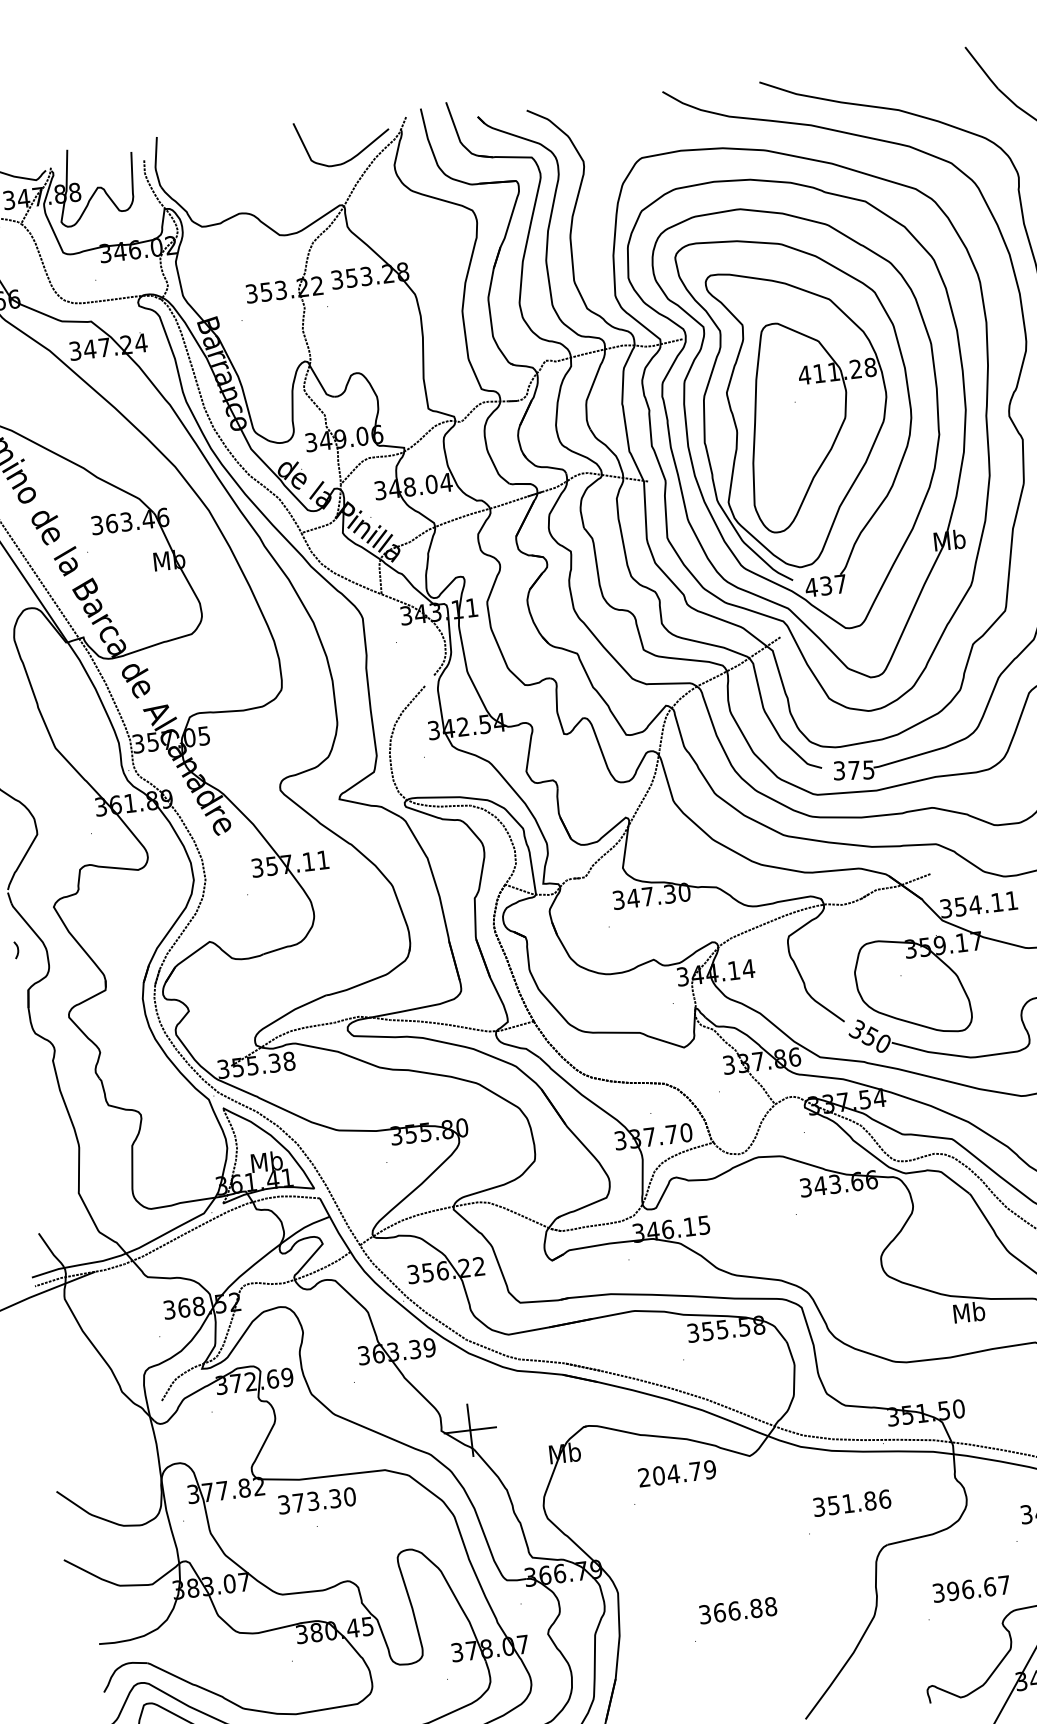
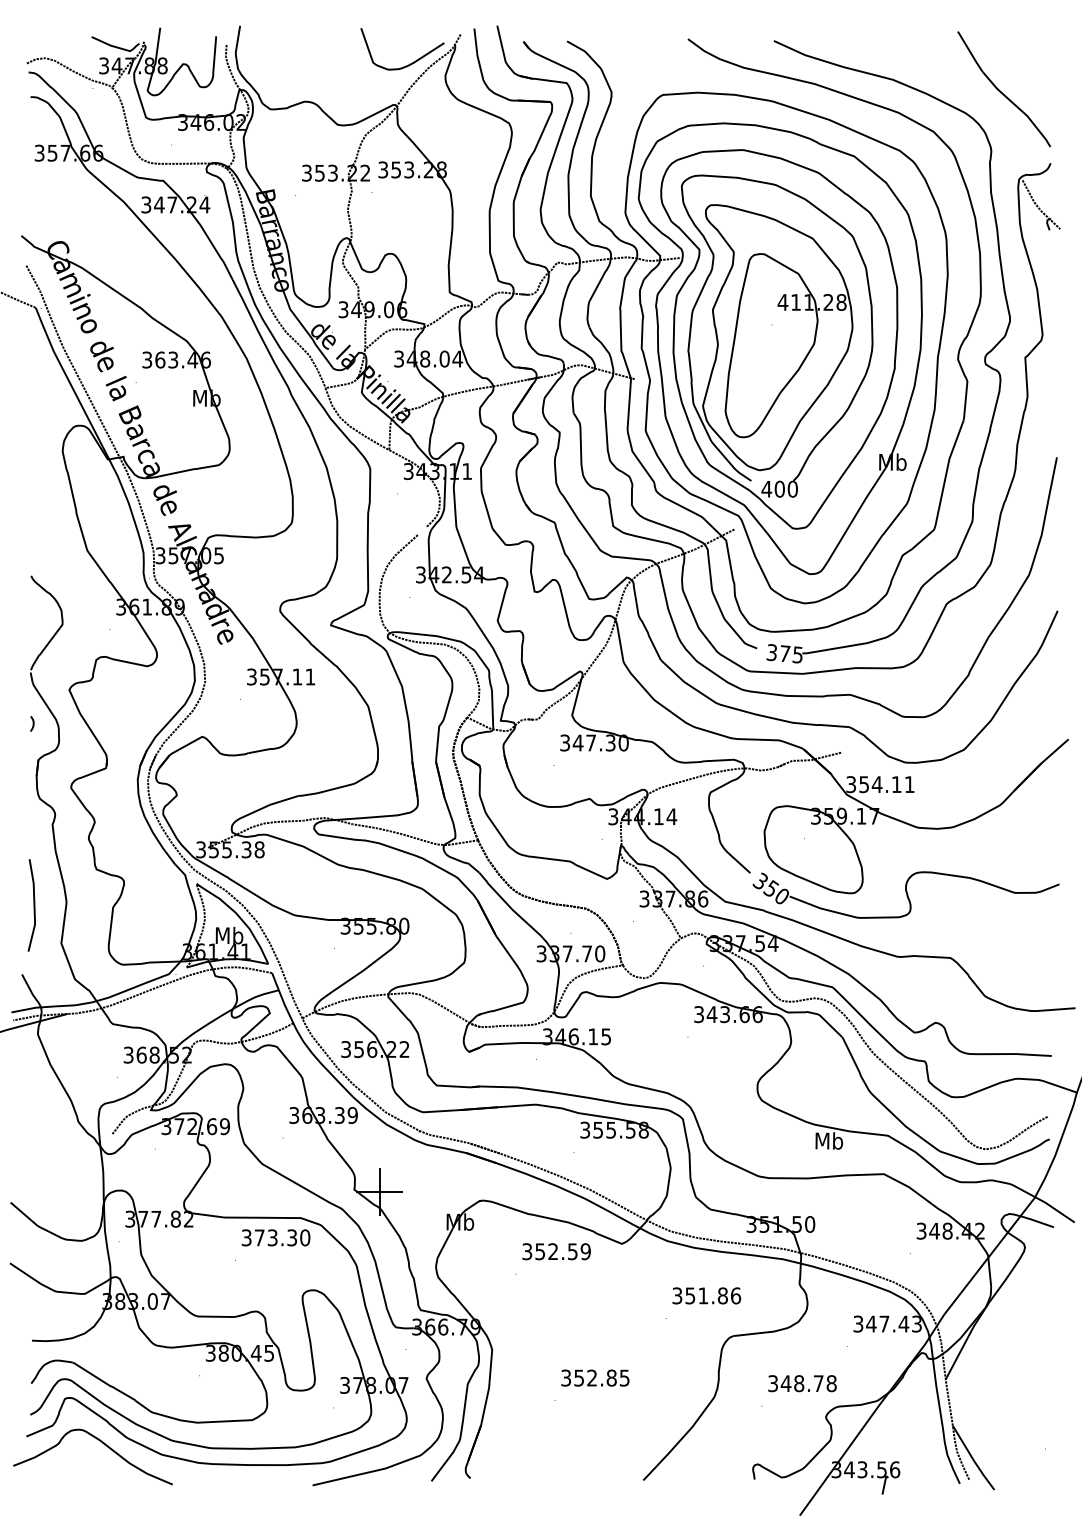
text: (832, 584) -> (785, 488), 437 -> 400
line: (42, 1154) -> (33, 905), added
text: (669, 1474) -> (549, 1251), 204.79 -> 352.59
text: (316, 1500) -> (275, 1237), moved
text: (978, 1588) -> (808, 1383), 396.67 -> 348.78
text: (744, 1609) -> (601, 1377), 366.88 -> 352.85

